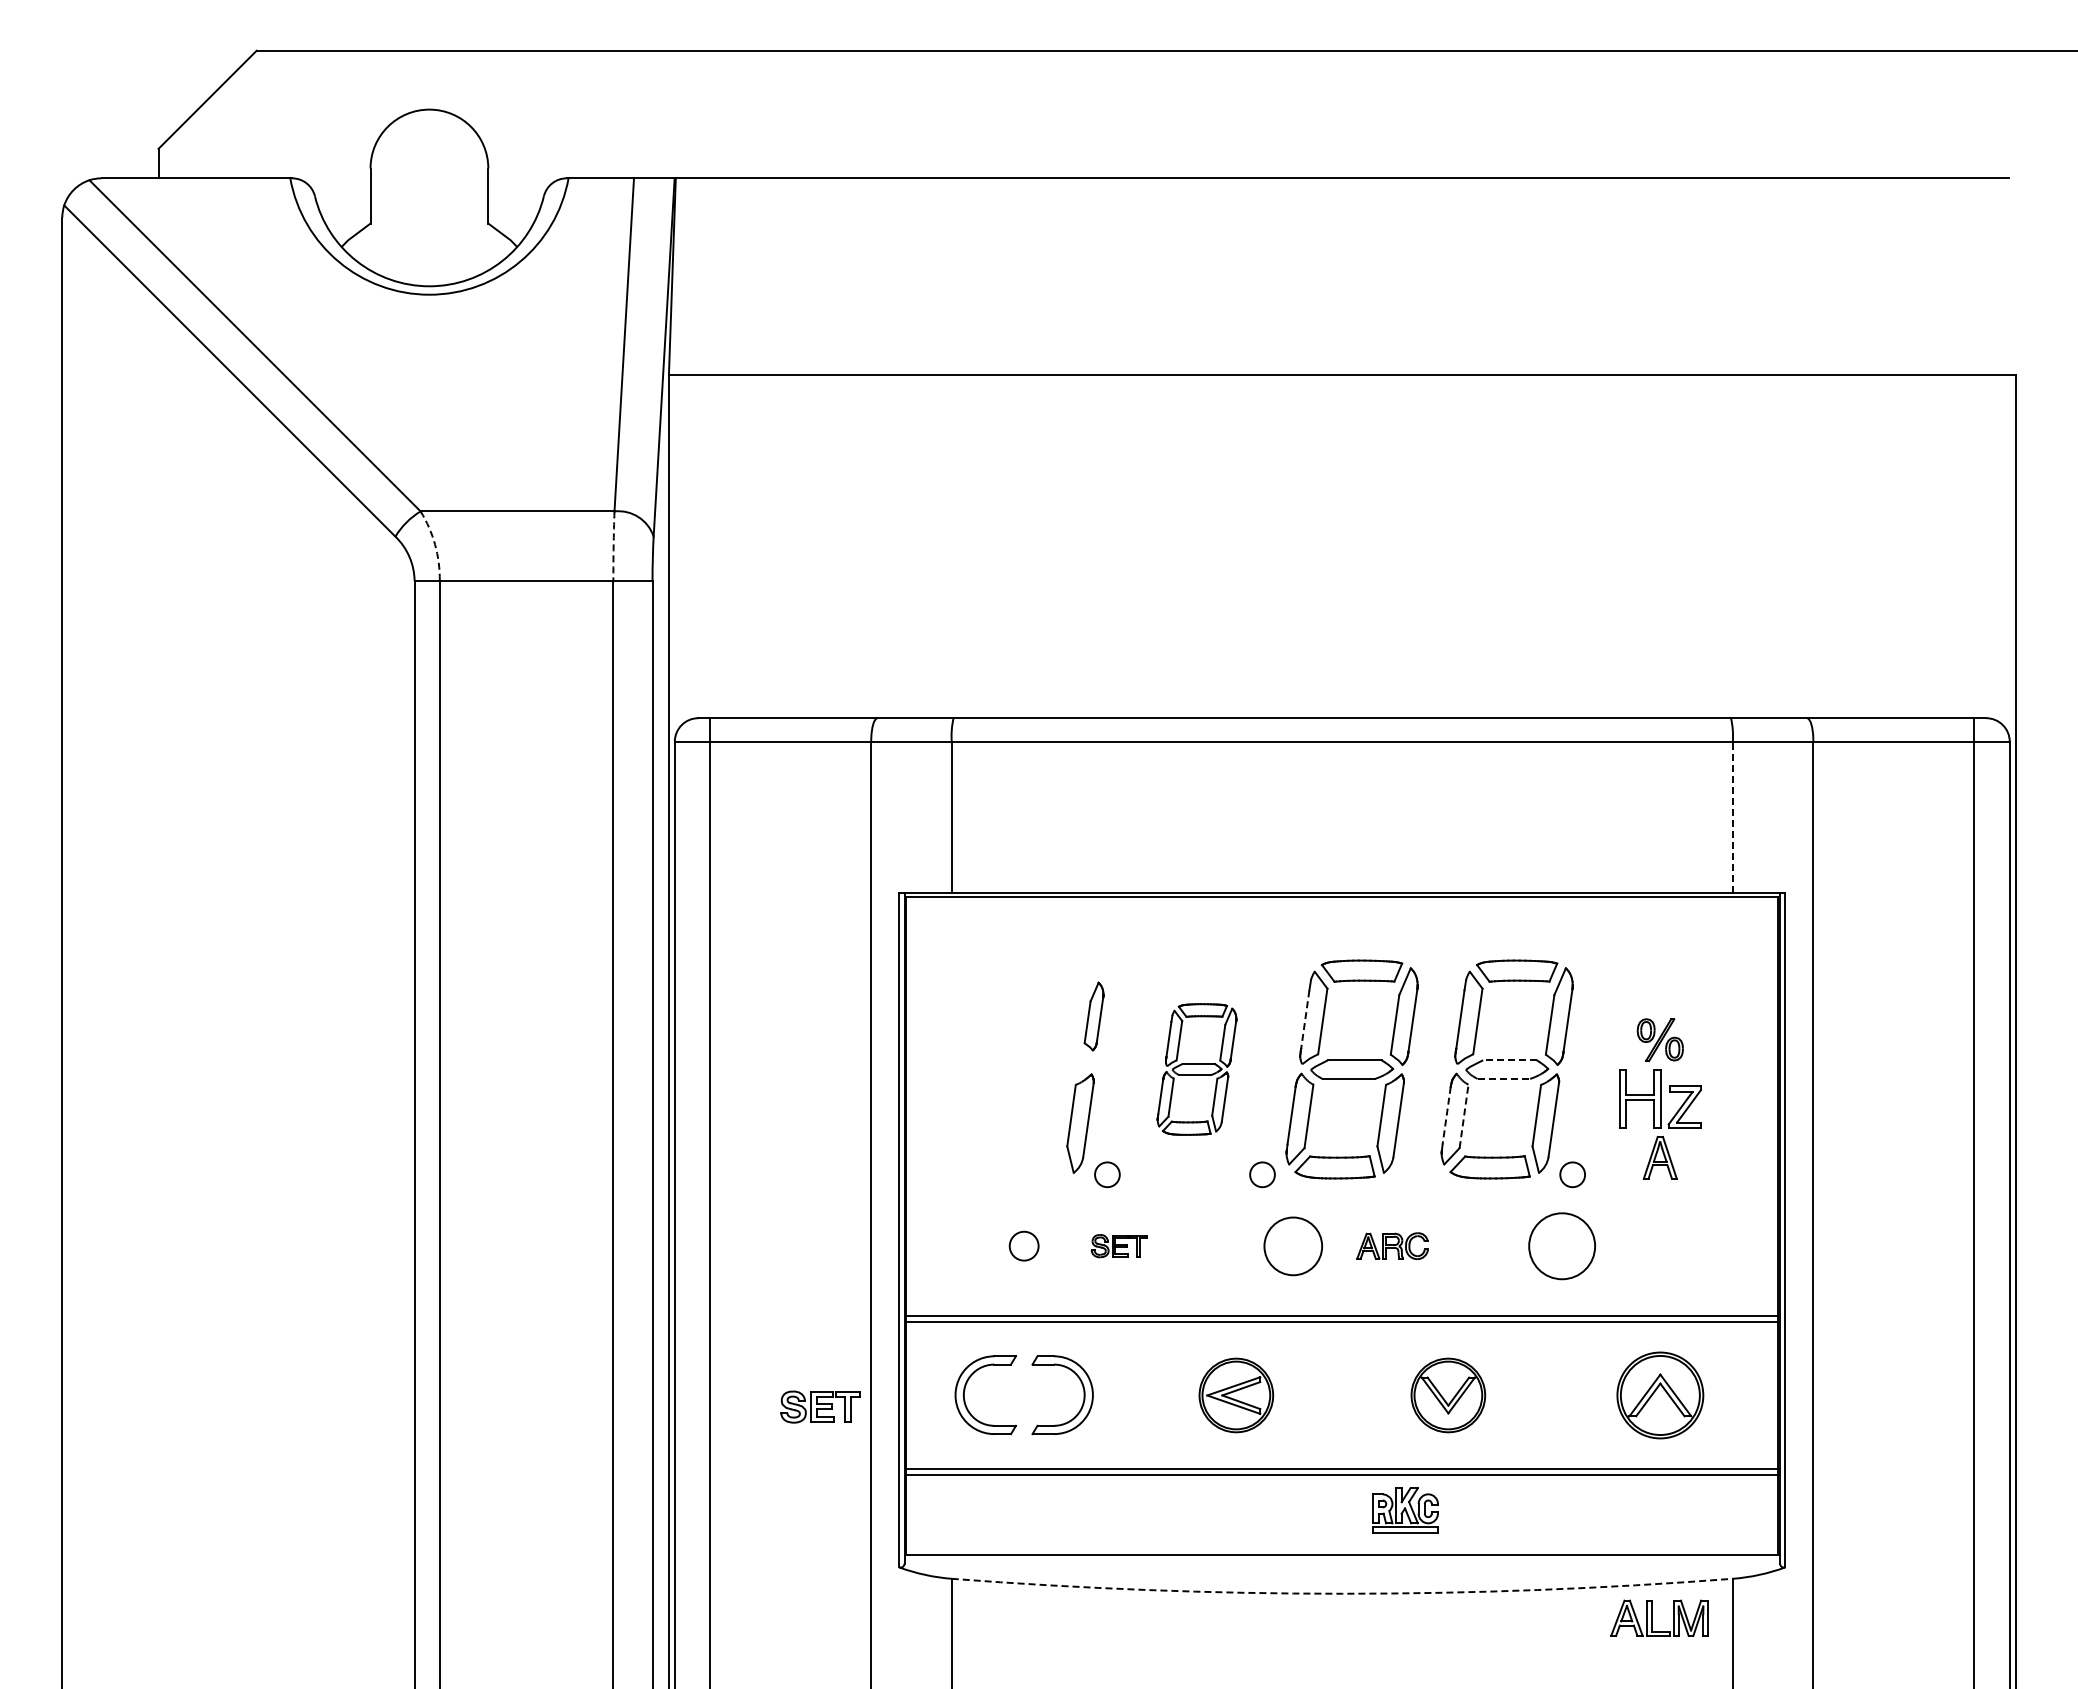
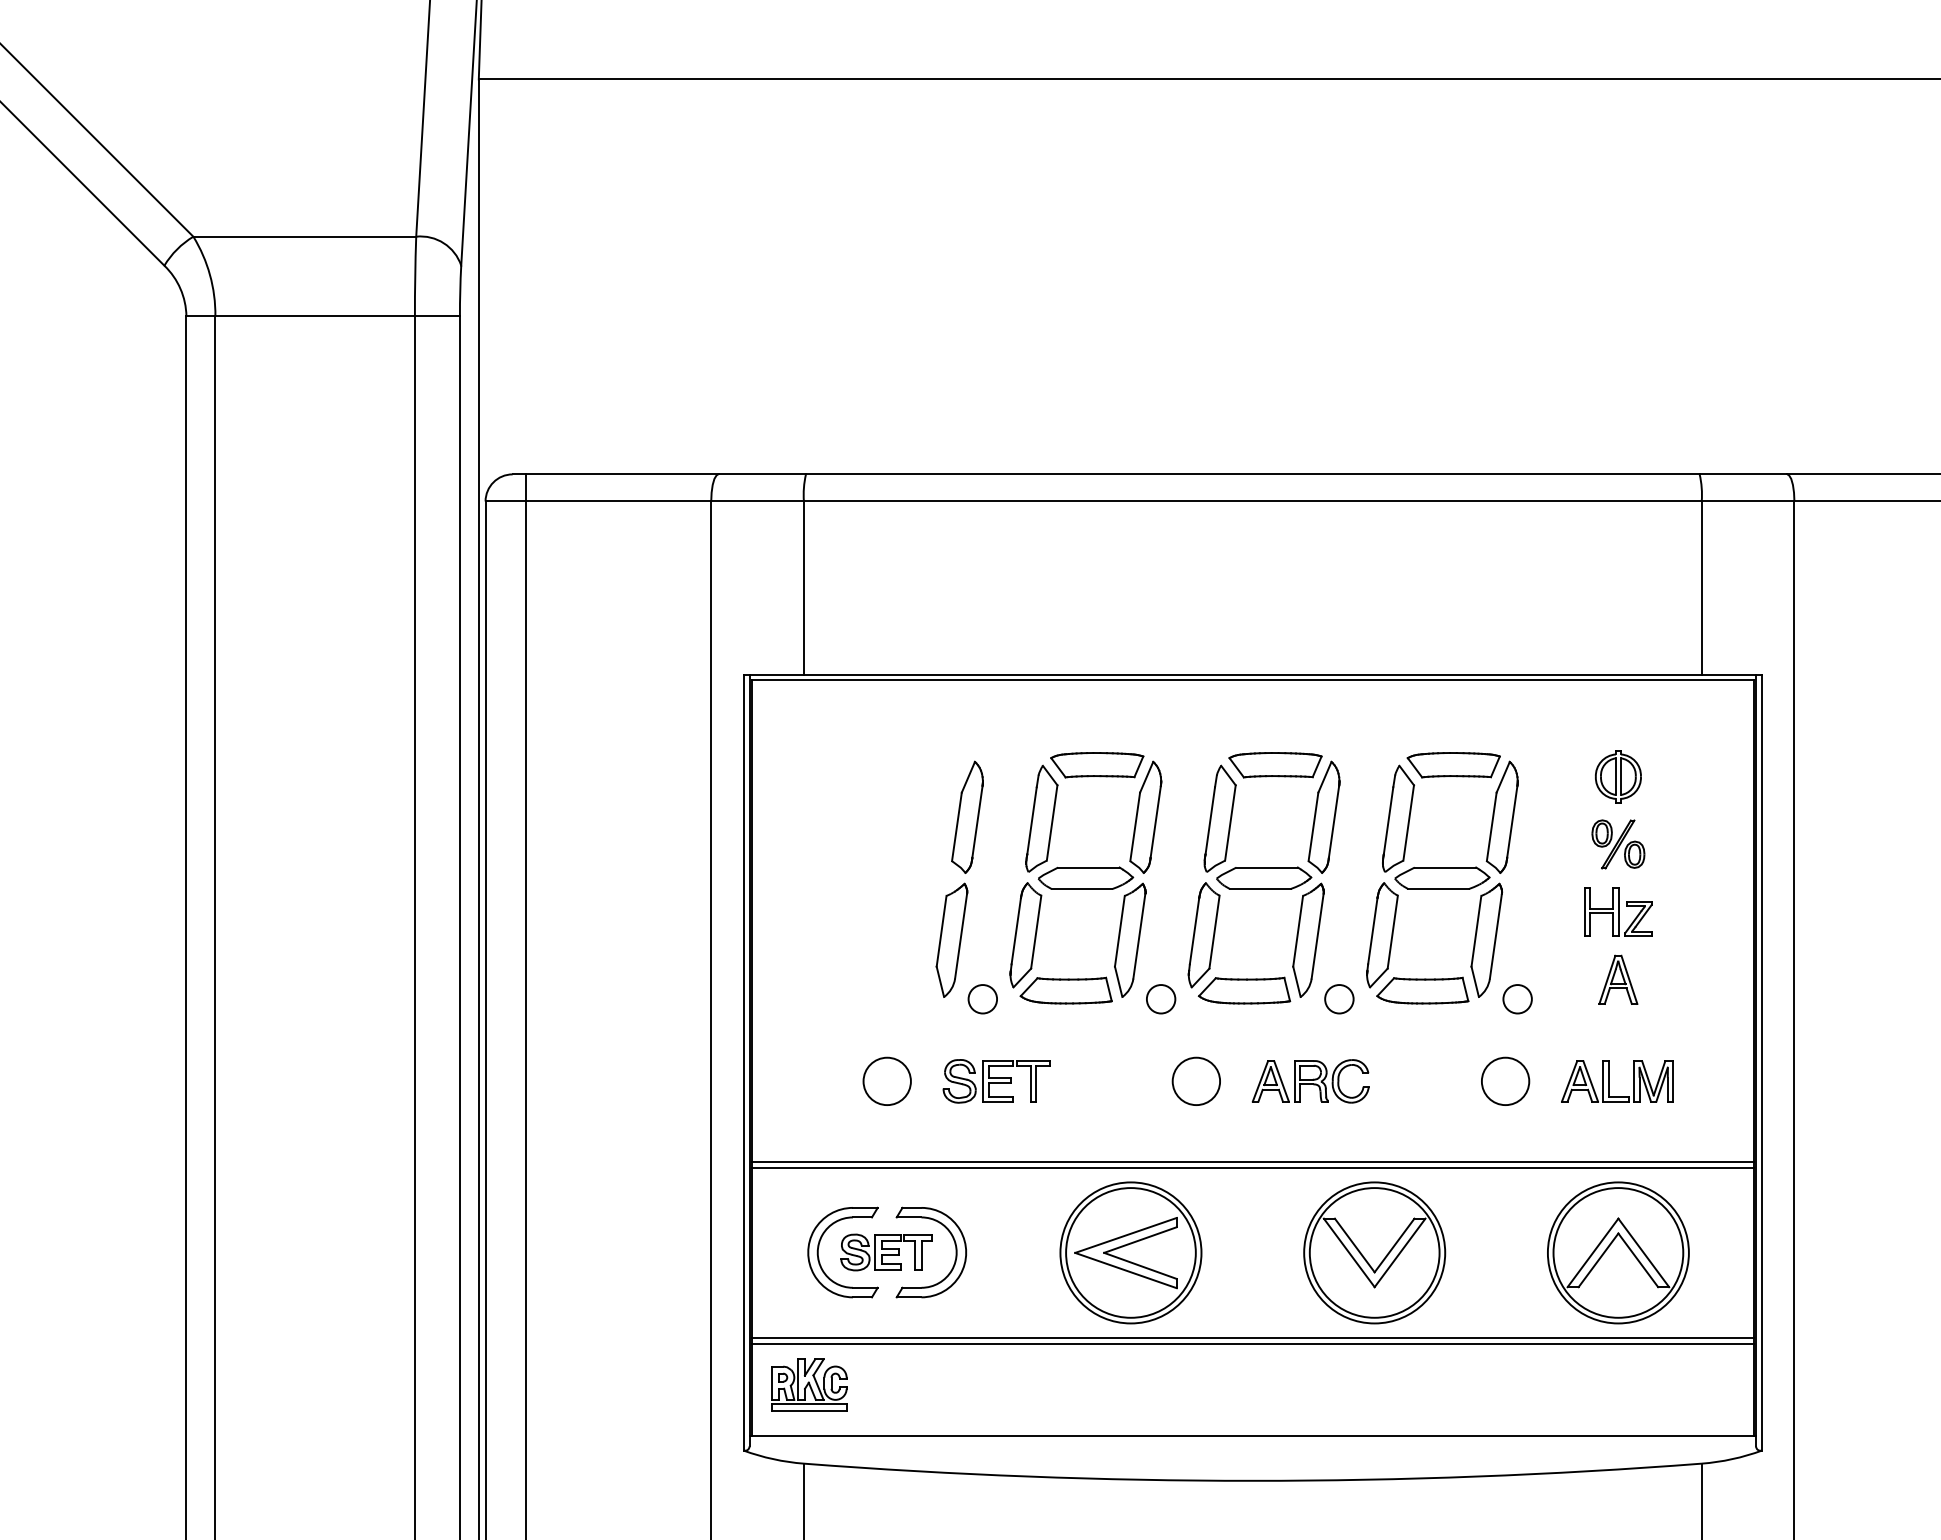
arc: (435, 544) -> (210, 274), dashed -> solid
arc: (613, 546) -> (415, 277), dashed -> solid
line: (1732, 817) -> (1701, 588), dashed -> solid
part: (1659, 981) -> (1617, 777), added
part: (1093, 1016) -> (966, 817), size x1.43
line: (1305, 1020) -> (1210, 821), dashed -> solid
line: (1509, 1060) -> (1445, 867), dashed -> solid
part: (1196, 1069) -> (1085, 878), size x1.67
line: (1504, 1078) -> (1439, 888), dashed -> solid
part: (1660, 1098) -> (1618, 911), size x0.71
line: (1464, 1115) -> (1393, 931), dashed -> solid
line: (1446, 1116) -> (1372, 932), dashed -> solid
circle: (1417, 1174) -> (1339, 998), added
circle: (1023, 1245) -> (886, 1080), size x1.43
part: (1119, 1245) -> (996, 1080), size x1.67
circle: (1292, 1245) -> (1195, 1080), size x0.71
part: (1392, 1245) -> (1310, 1080), size x1.43
circle: (1561, 1245) -> (1504, 1080), size x0.62
part: (1236, 1395) -> (1131, 1252), size x1.67
part: (1448, 1395) -> (1374, 1252), size x1.67
part: (1660, 1395) -> (1618, 1252), size x1.43
part: (820, 1406) -> (886, 1251), moved
part: (1405, 1510) -> (809, 1385), moved
arc: (1342, 1593) -> (1253, 1480), dashed -> solid
part: (1652, 1617) -> (1609, 1080), moved

